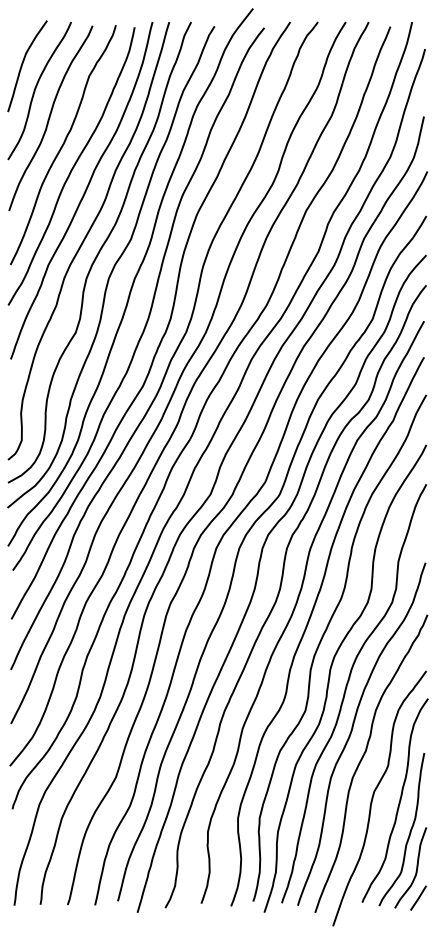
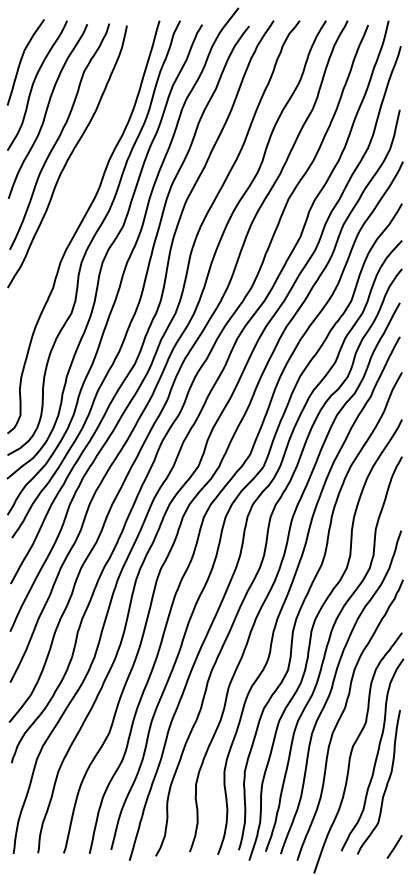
curve: (84, 191) -> (79, 180), removed
curve: (416, 867) -> (392, 818), removed

